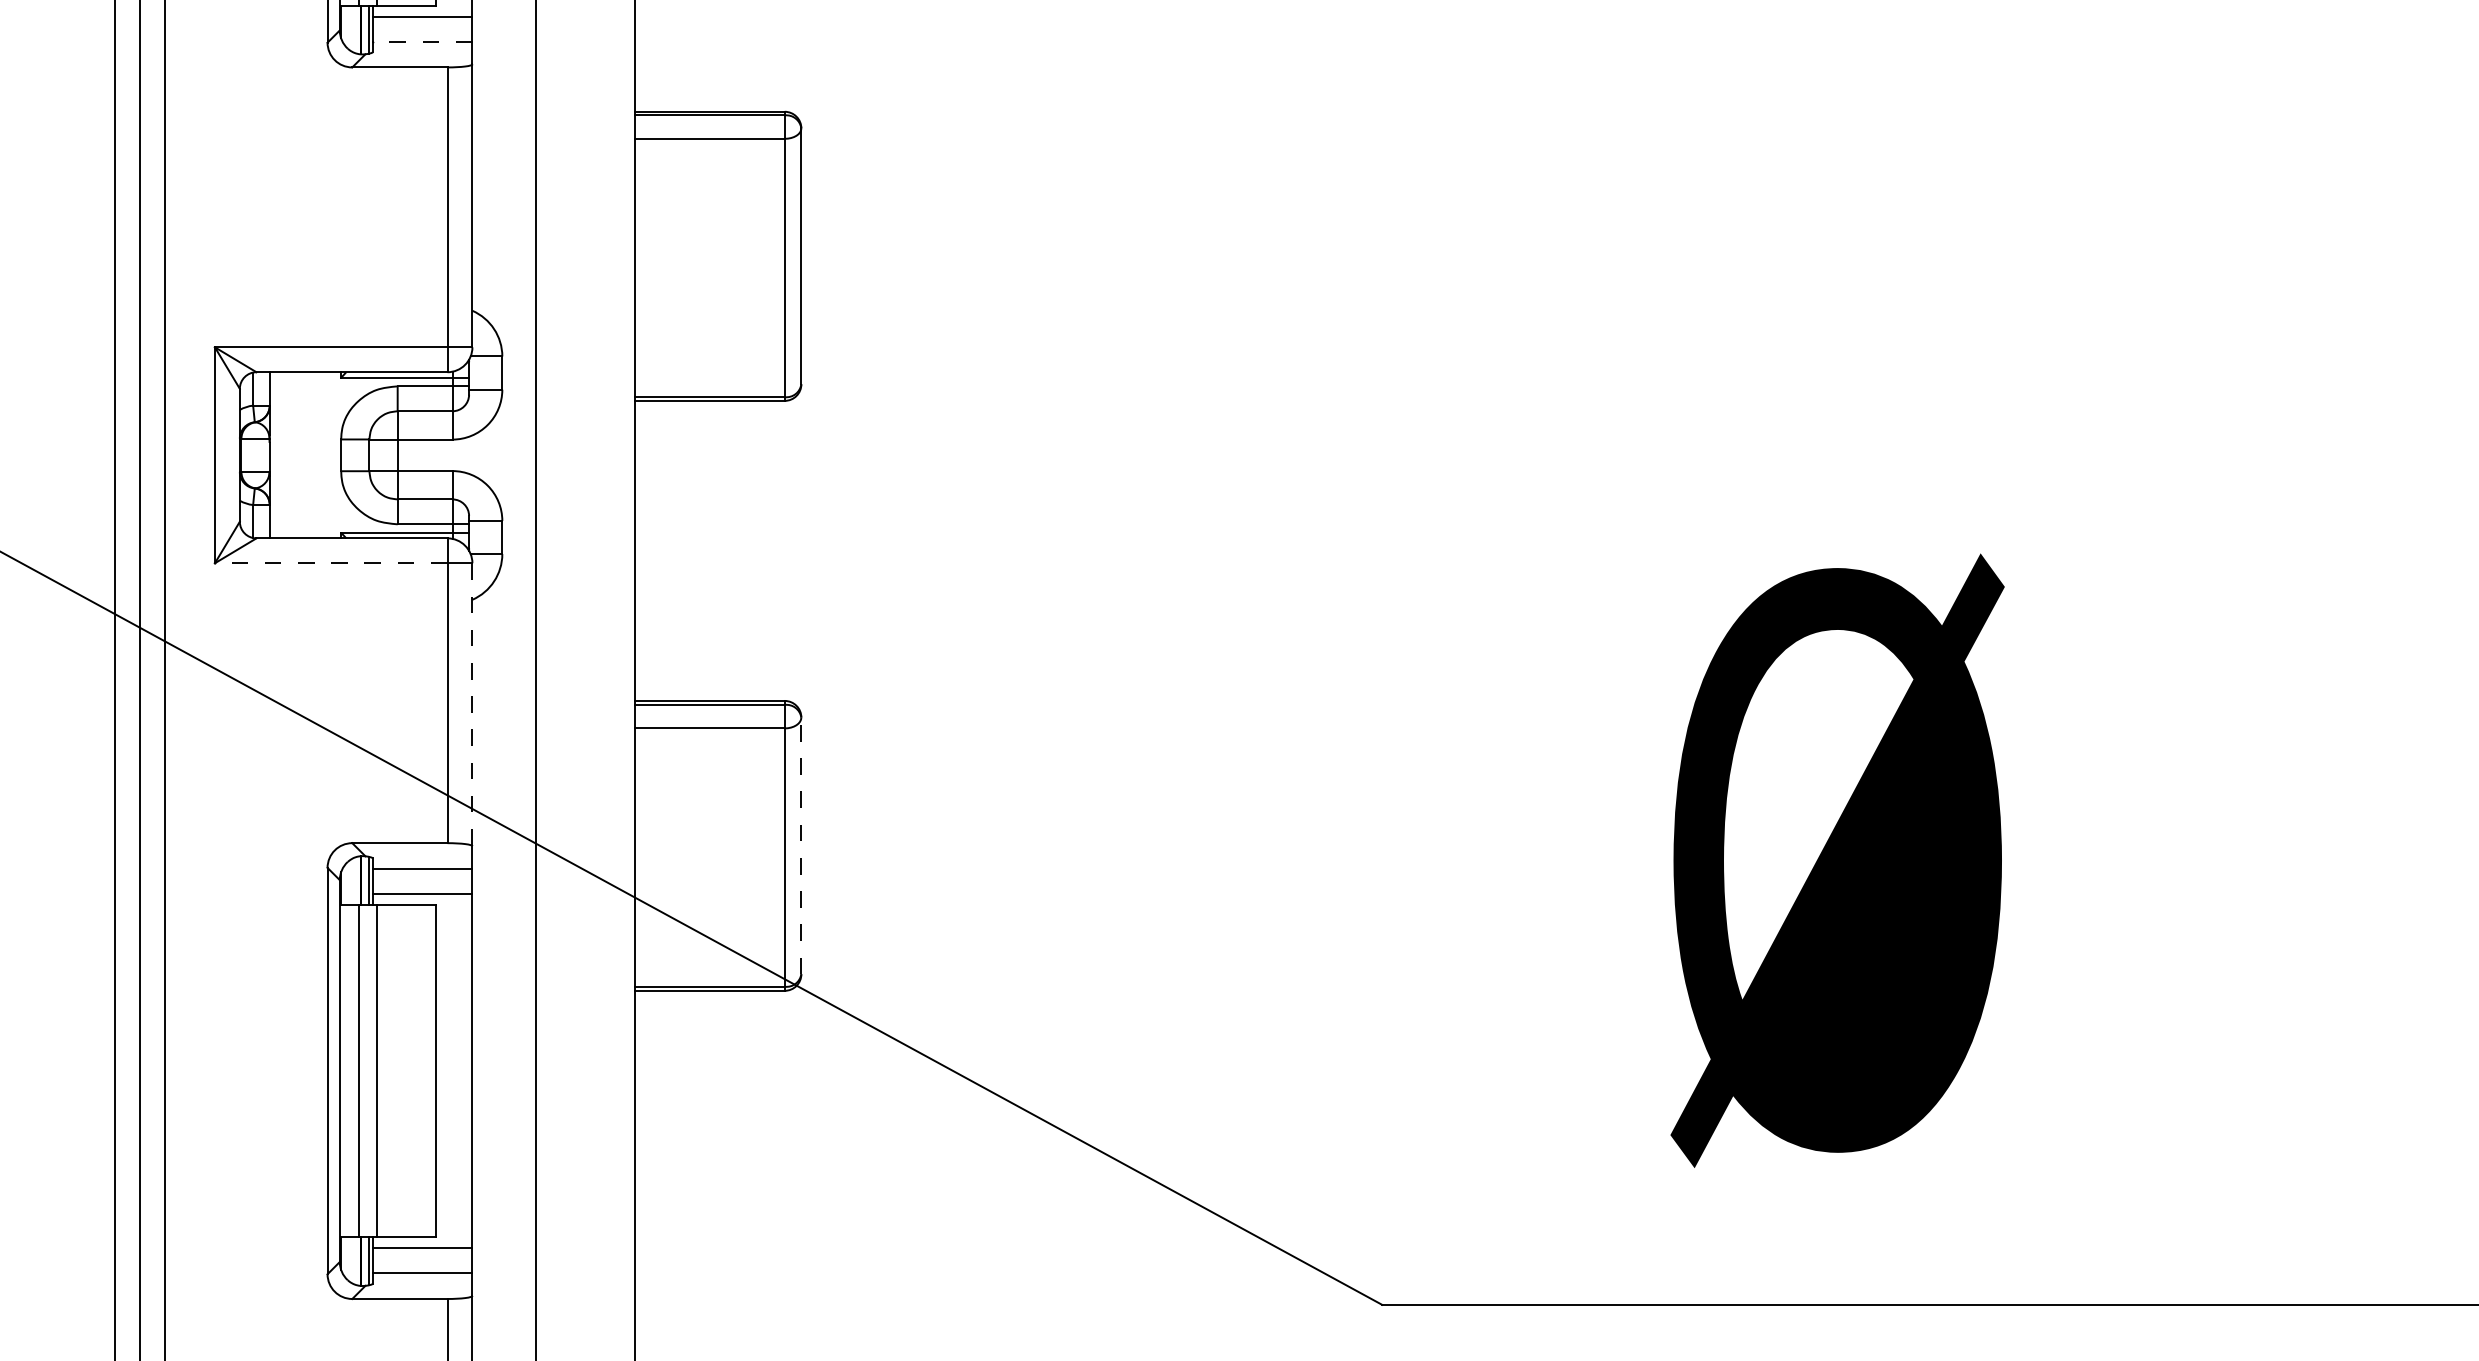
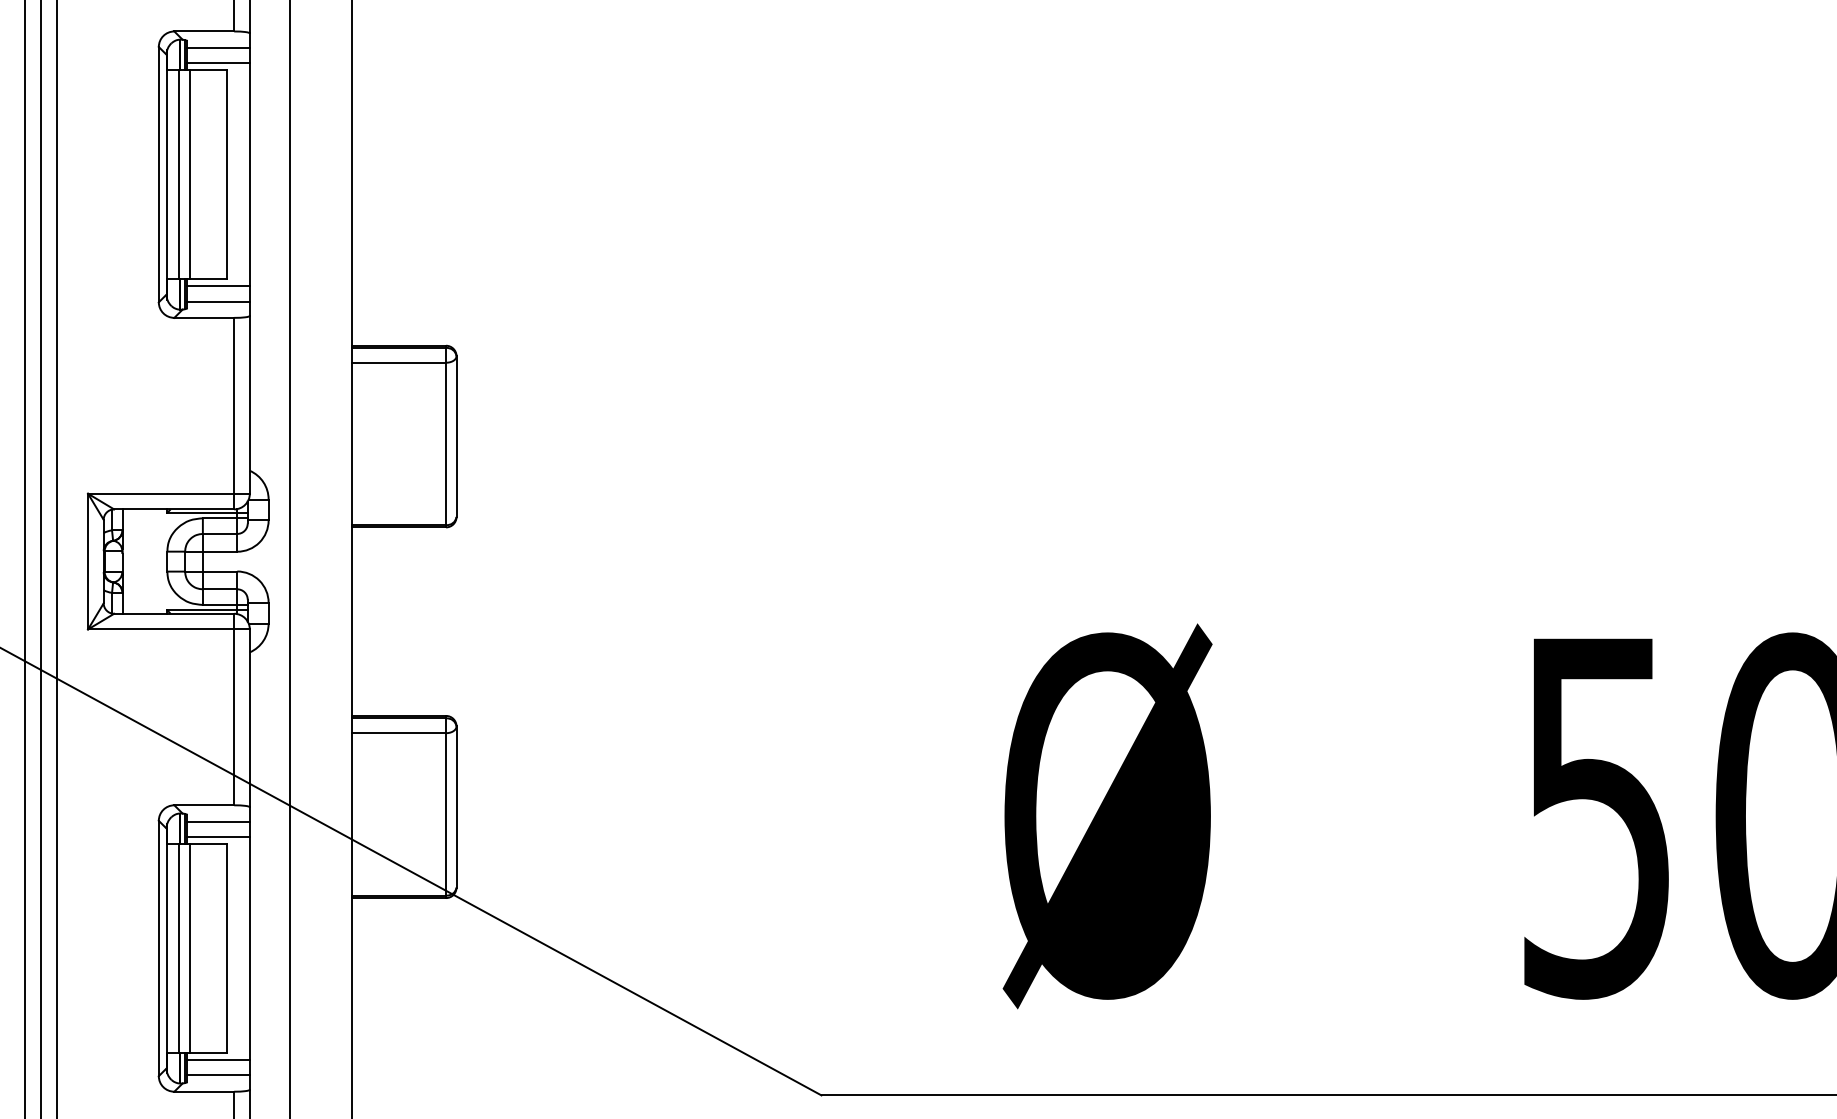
line: (422, 41) -> (218, 301), dashed -> solid
line: (330, 563) -> (160, 629), dashed -> solid
line: (471, 705) -> (249, 718), dashed -> solid
line: (801, 846) -> (456, 807), dashed -> solid

